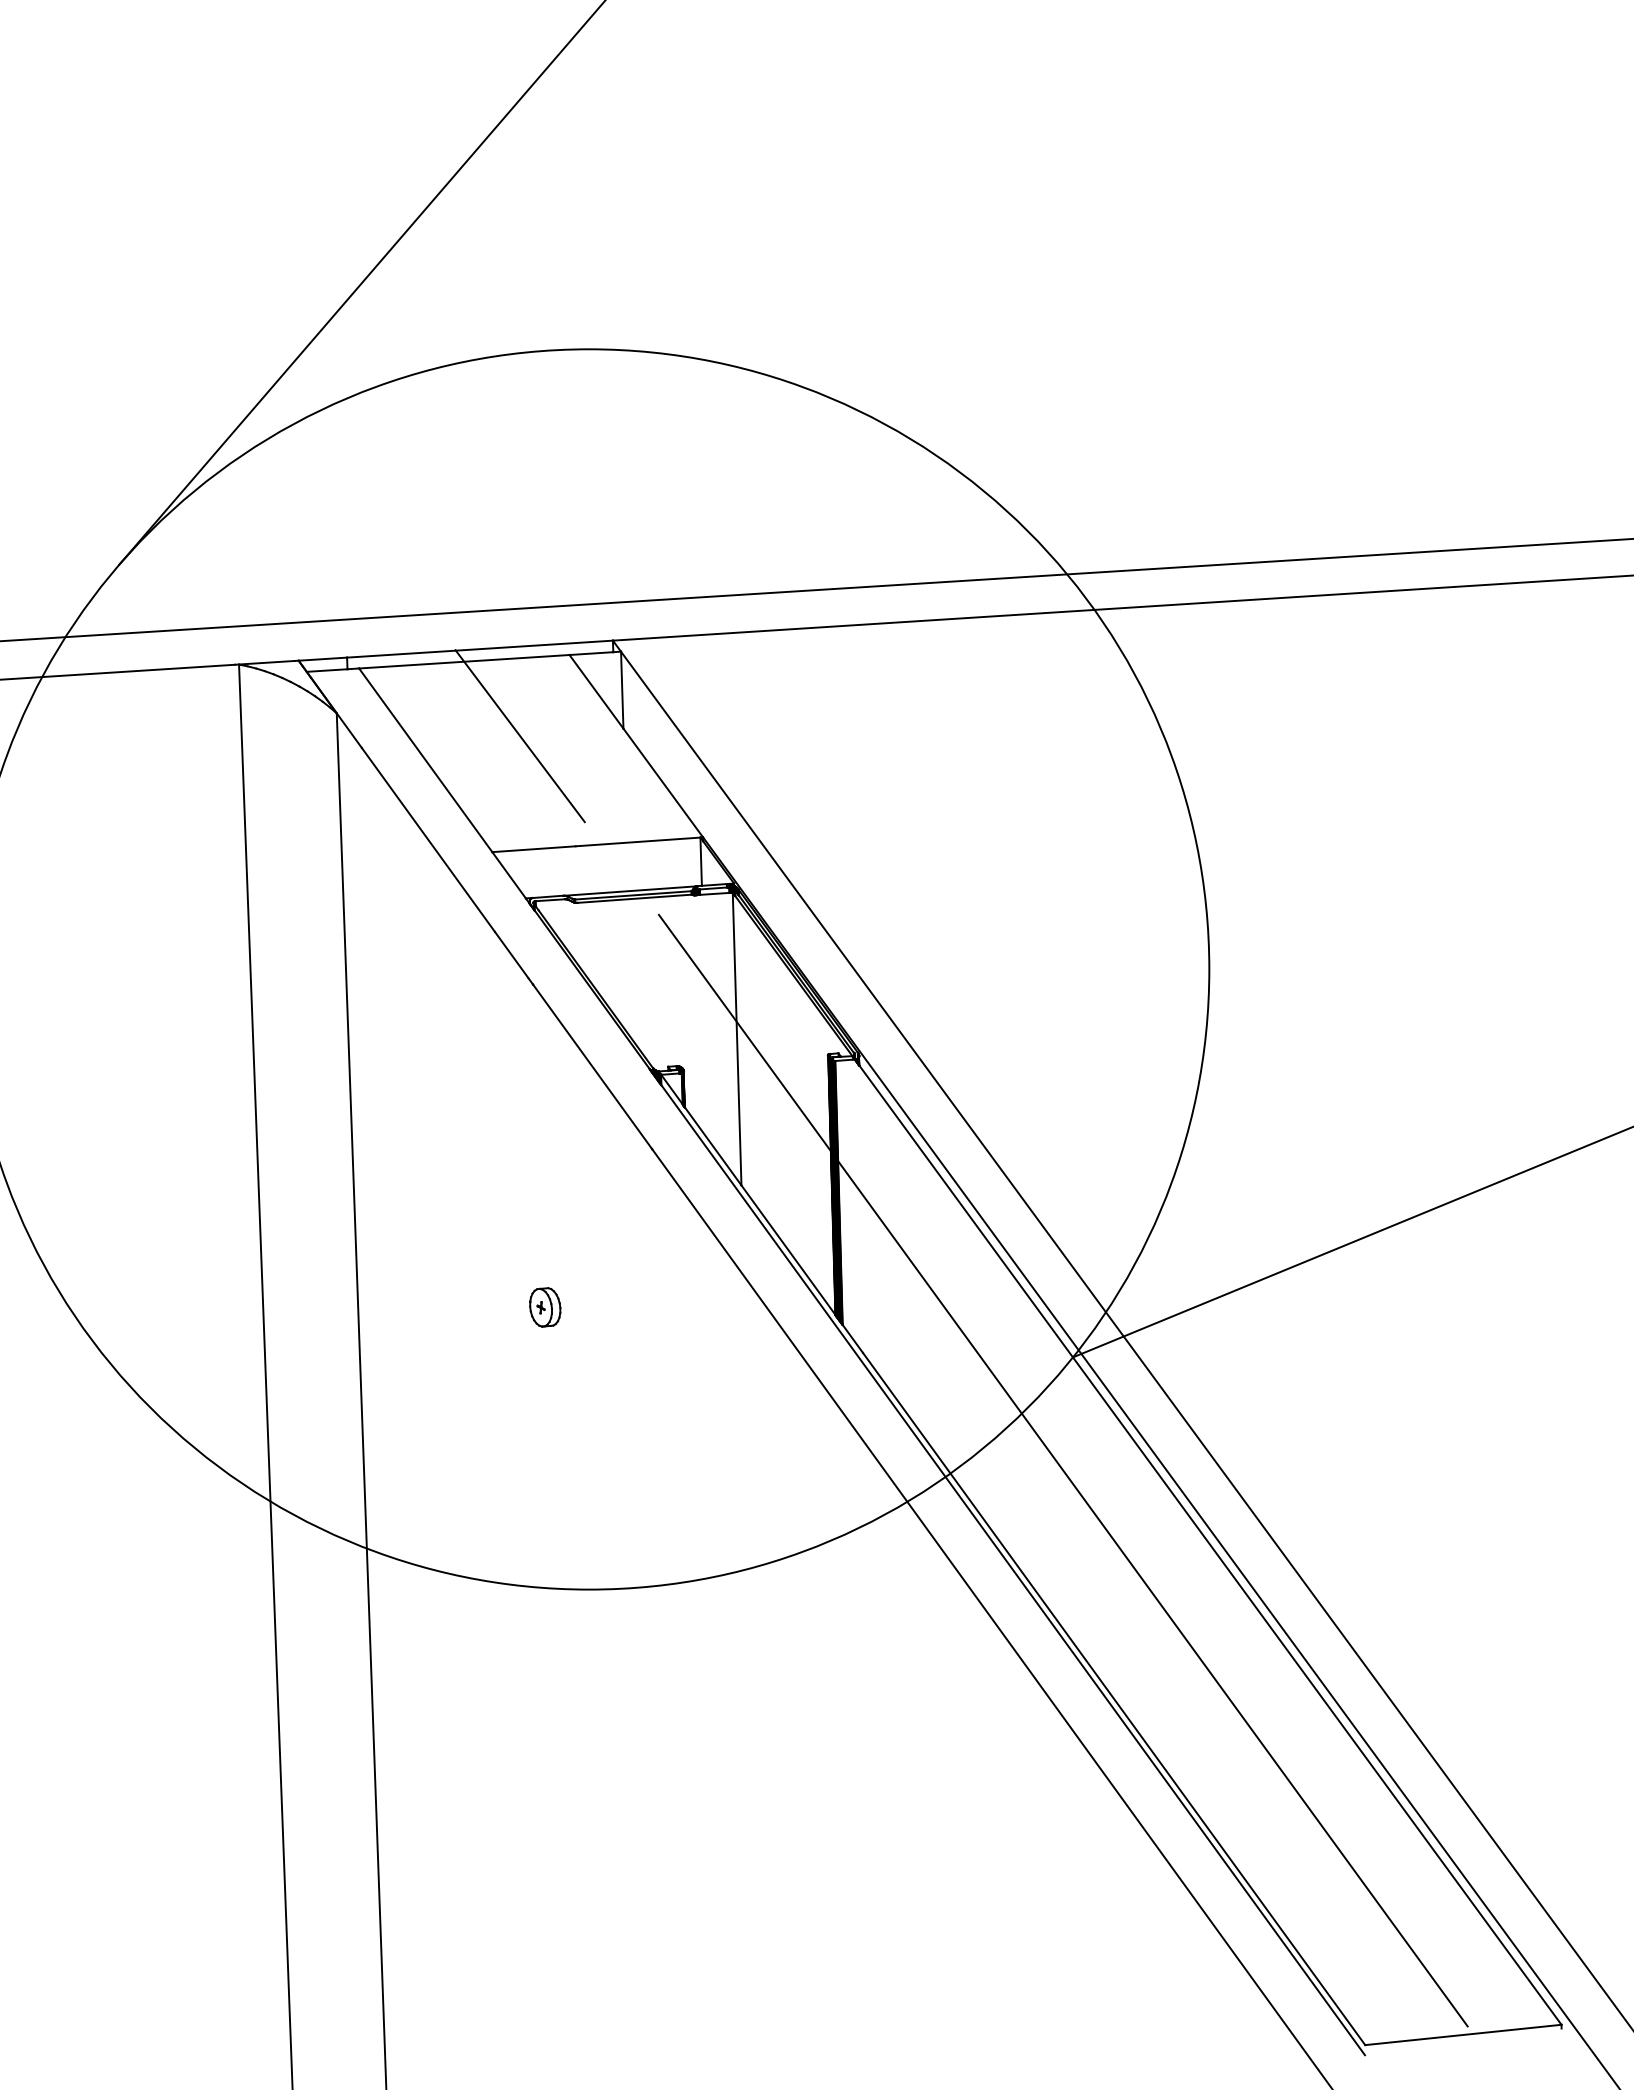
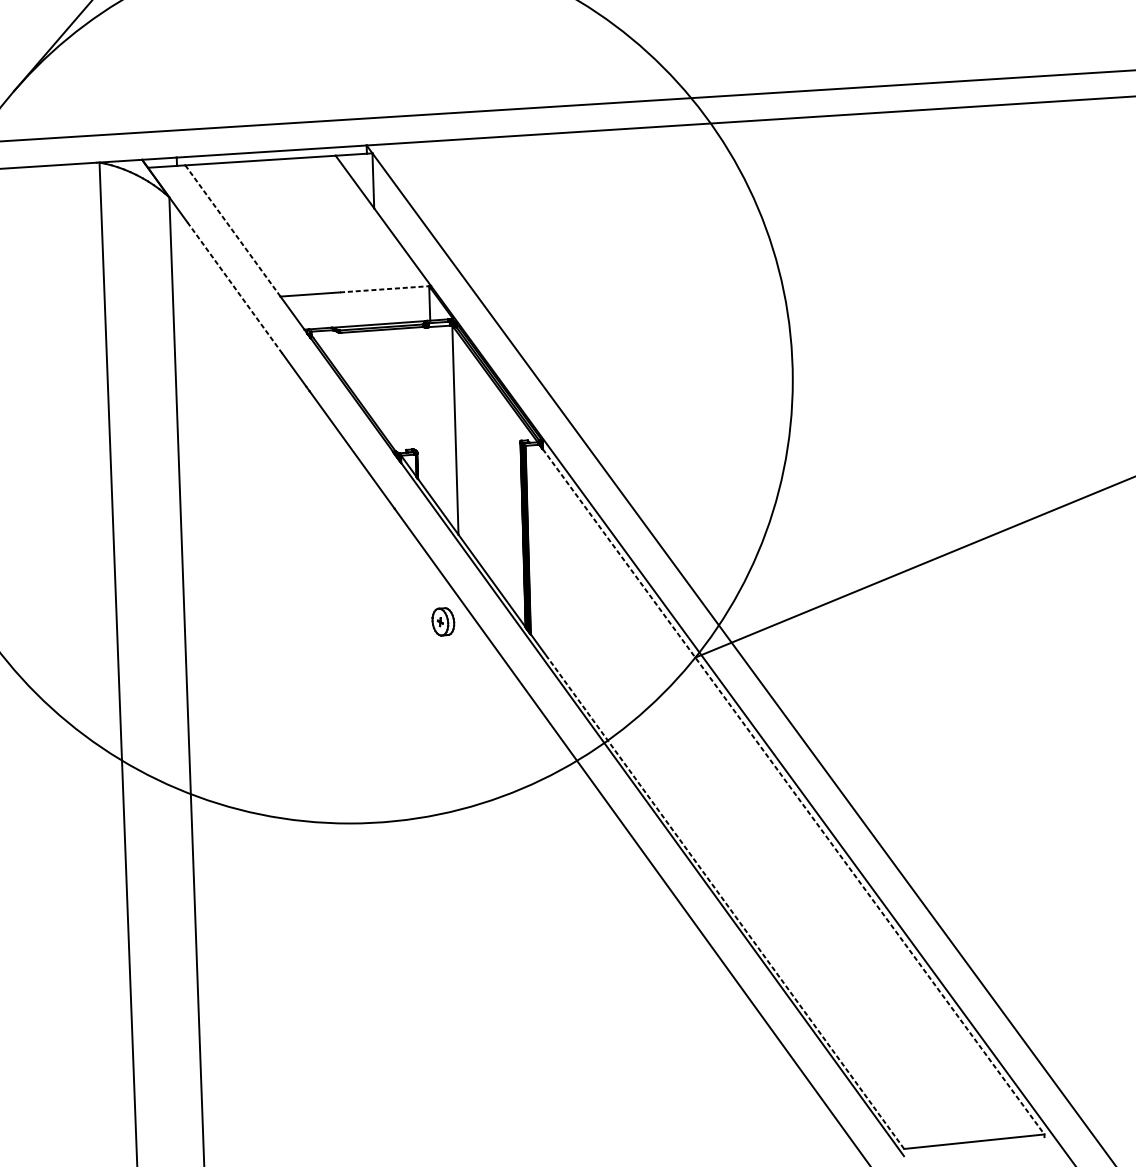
line: (519, 736) -> (299, 213), removed
line: (425, 759) -> (232, 230), solid -> dashed
line: (428, 839) -> (234, 287), solid -> dashed
line: (638, 841) -> (384, 288), solid -> dashed
part: (545, 1307) -> (443, 621), moved
line: (1062, 1470) -> (687, 738), removed
line: (1210, 1545) -> (793, 791), solid -> dashed
line: (1114, 1699) -> (725, 902), solid -> dashed

